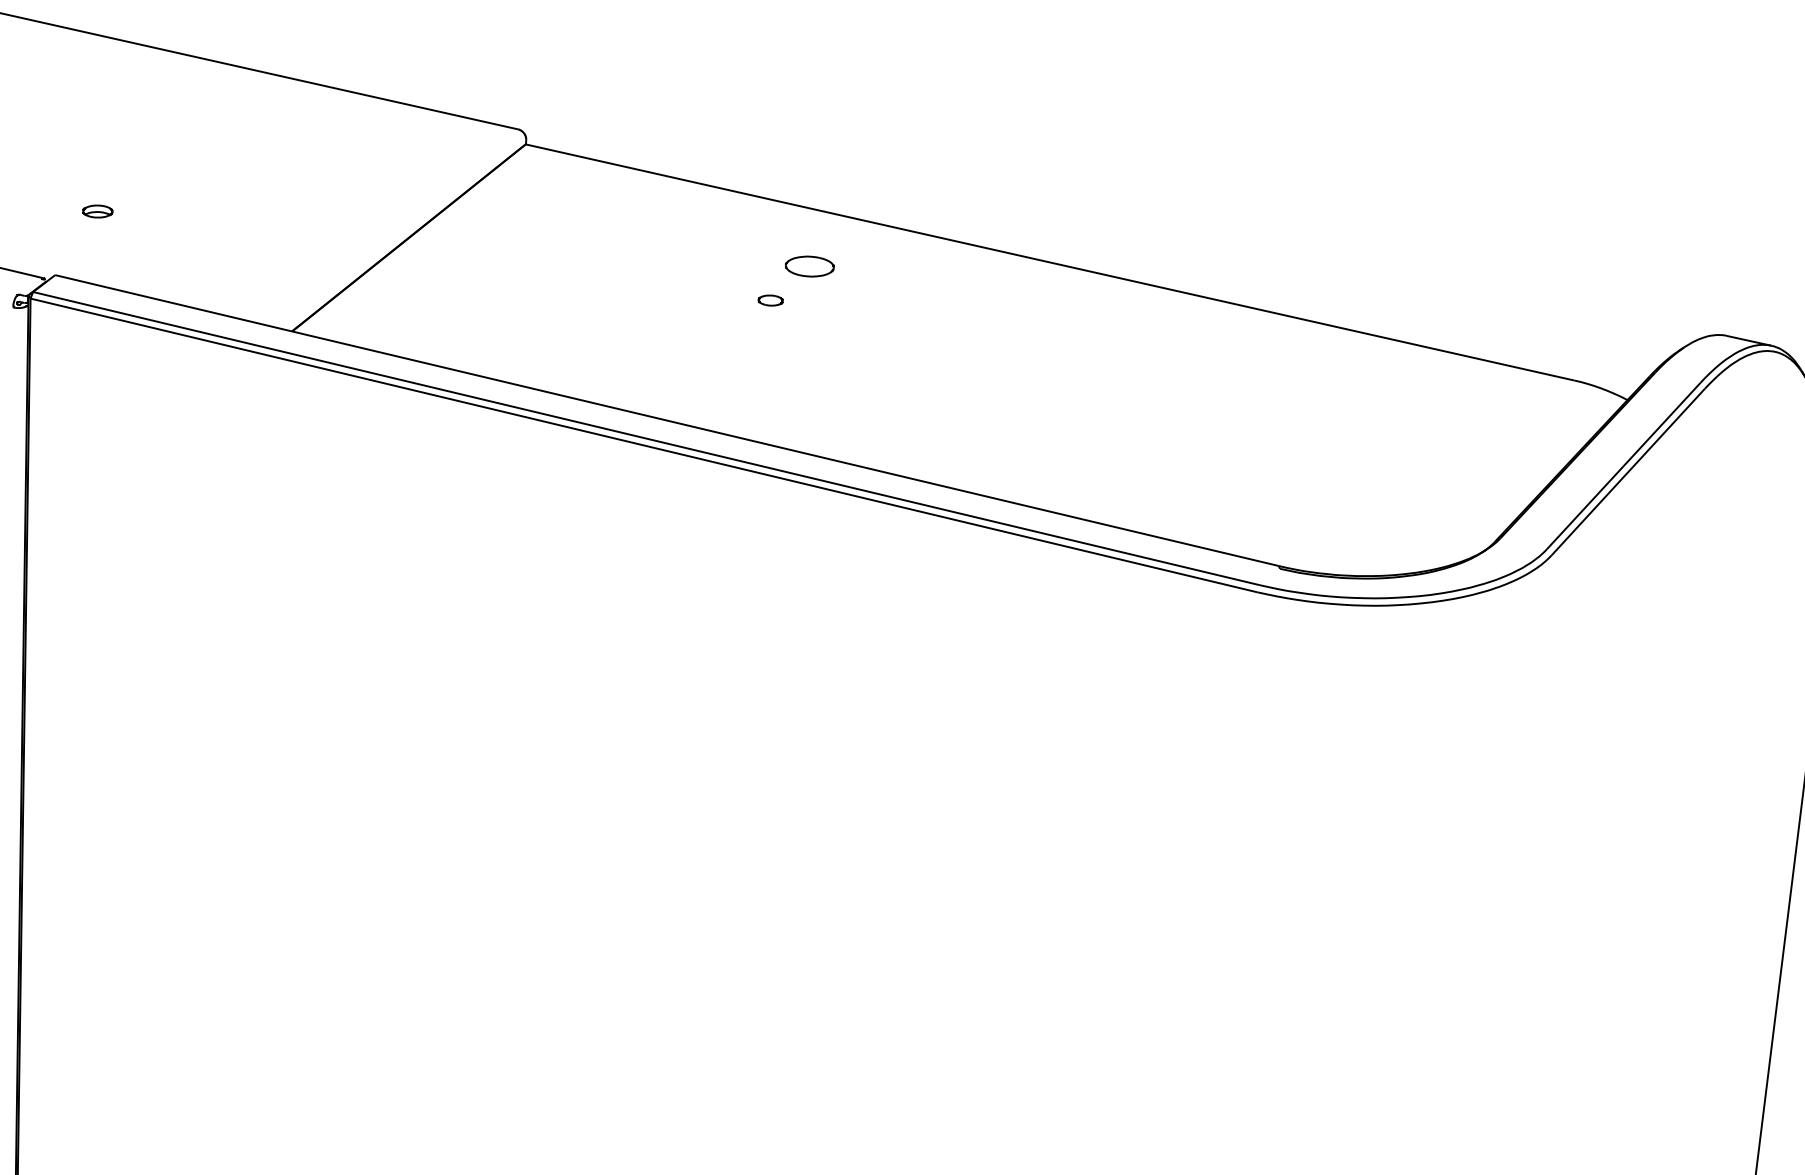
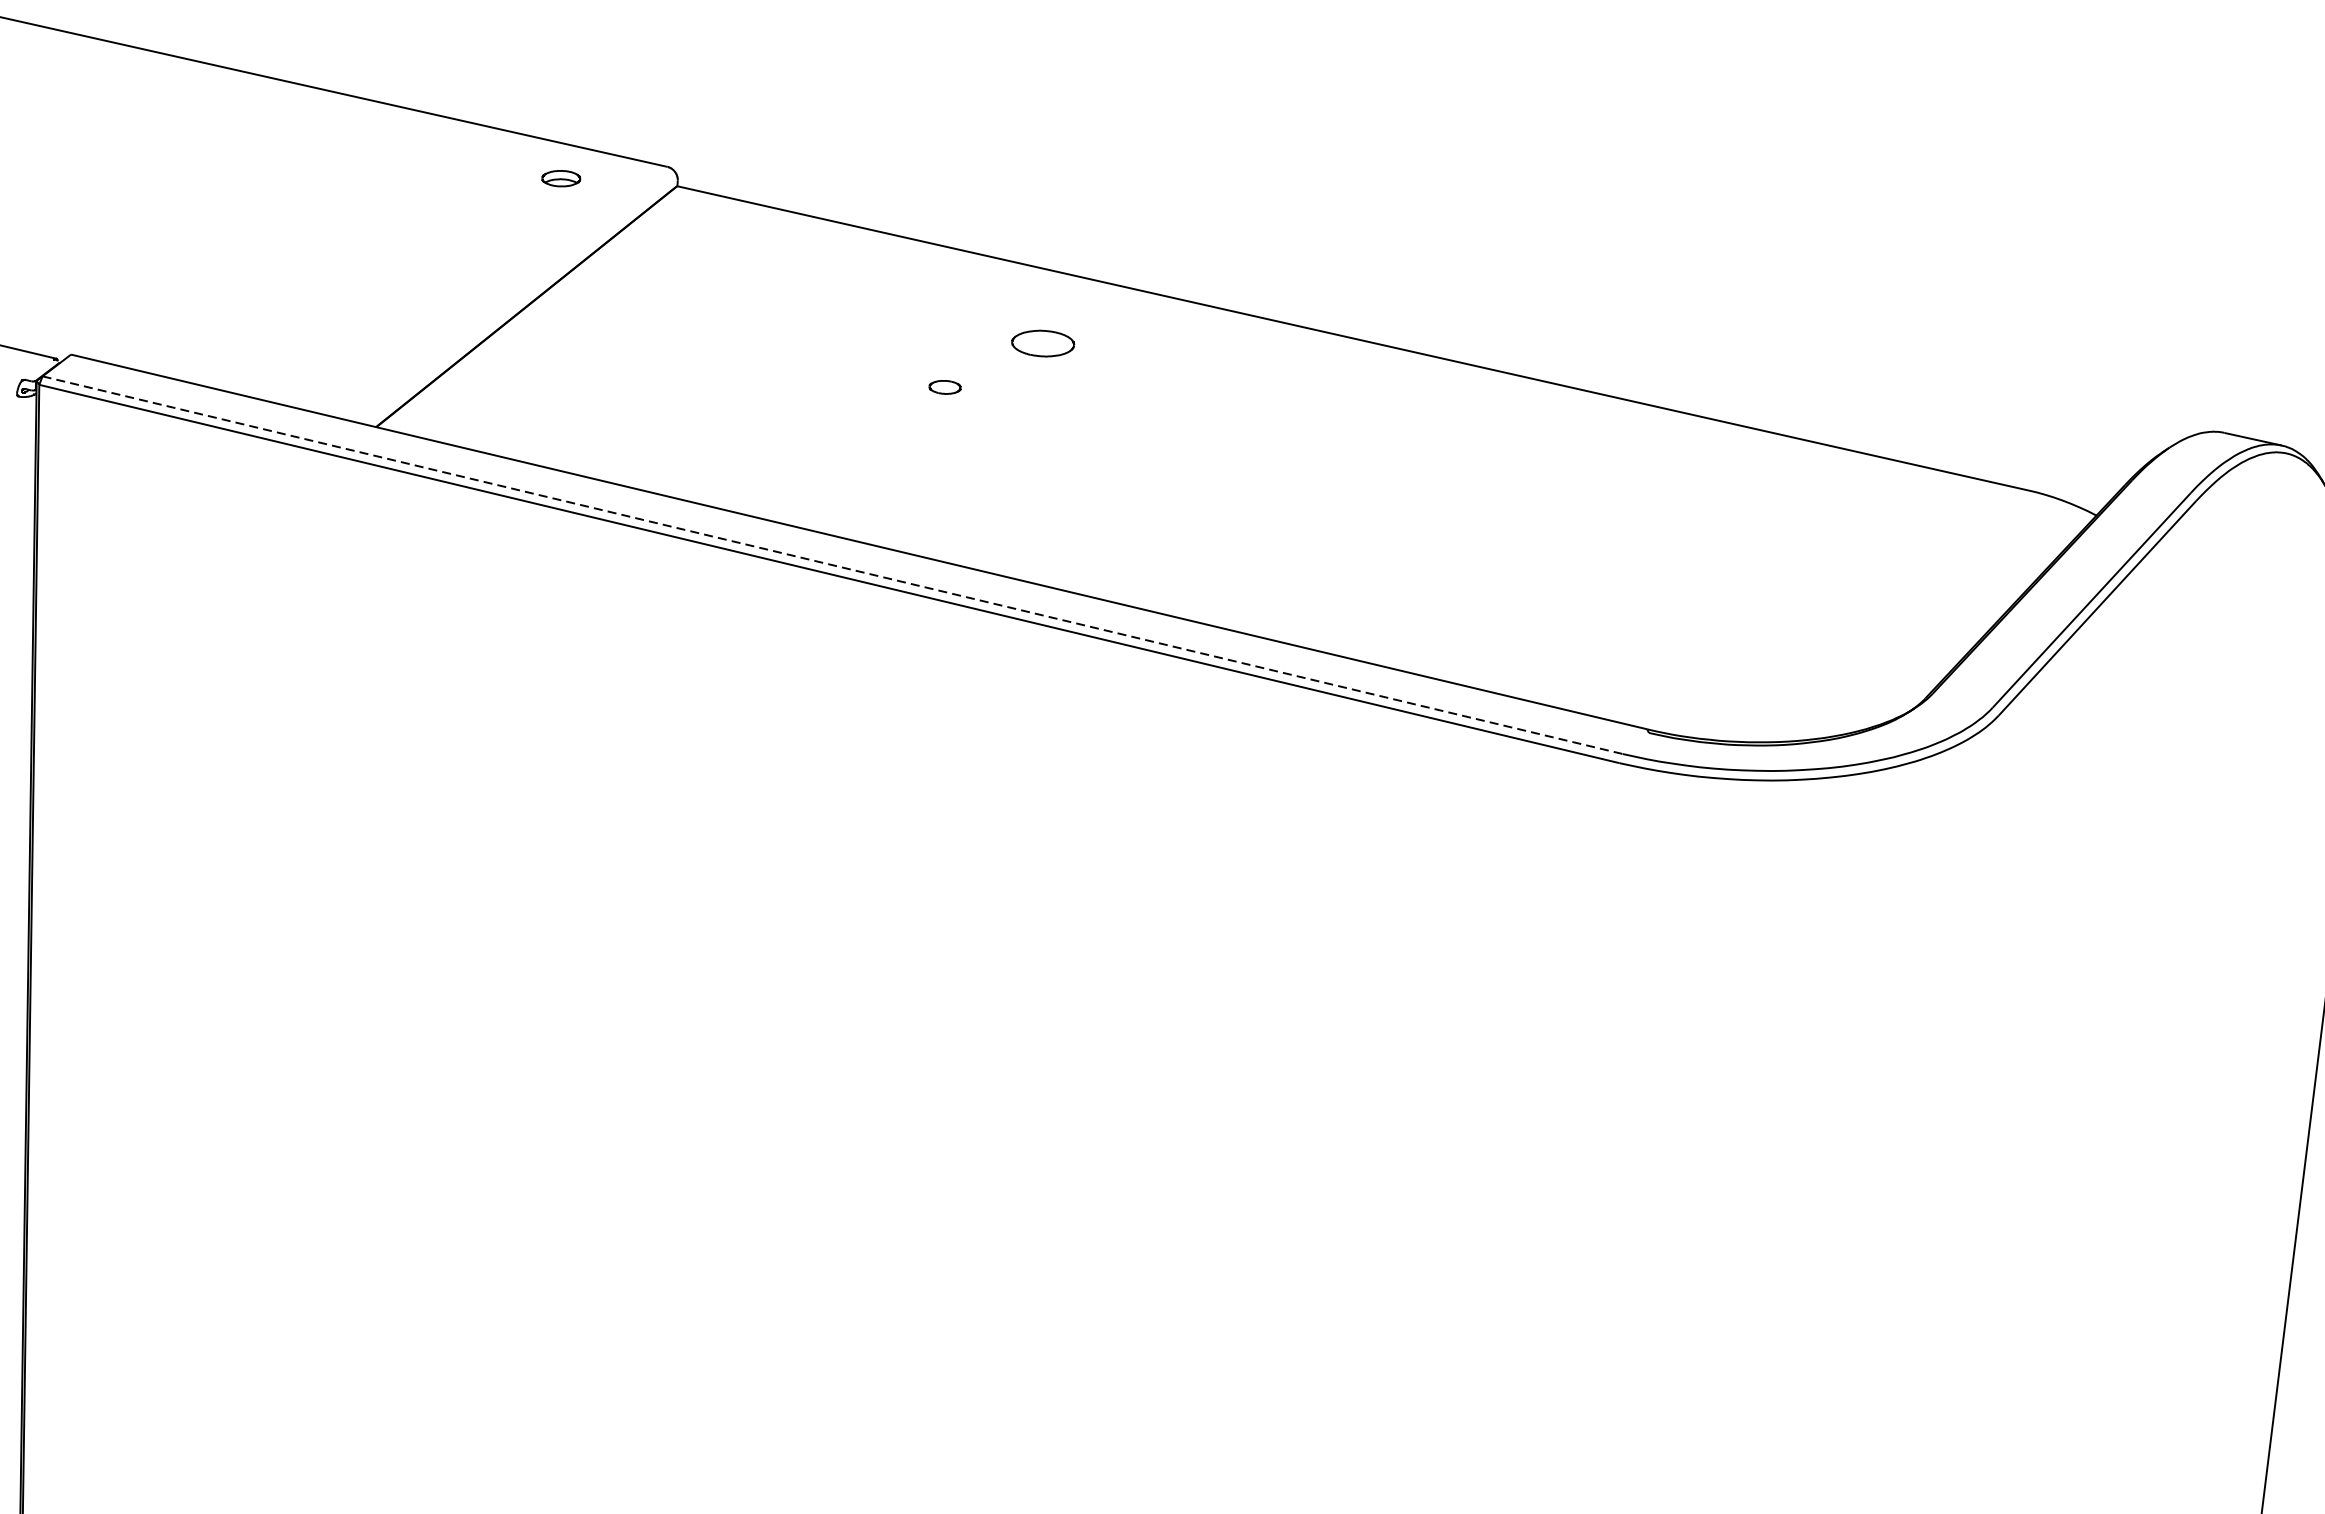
part: (97, 211) -> (560, 178), moved
part: (770, 300) -> (944, 387), moved
line: (646, 438) -> (832, 565), solid -> dashed

